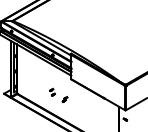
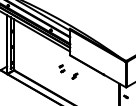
part: (58, 94) -> (68, 70), moved

